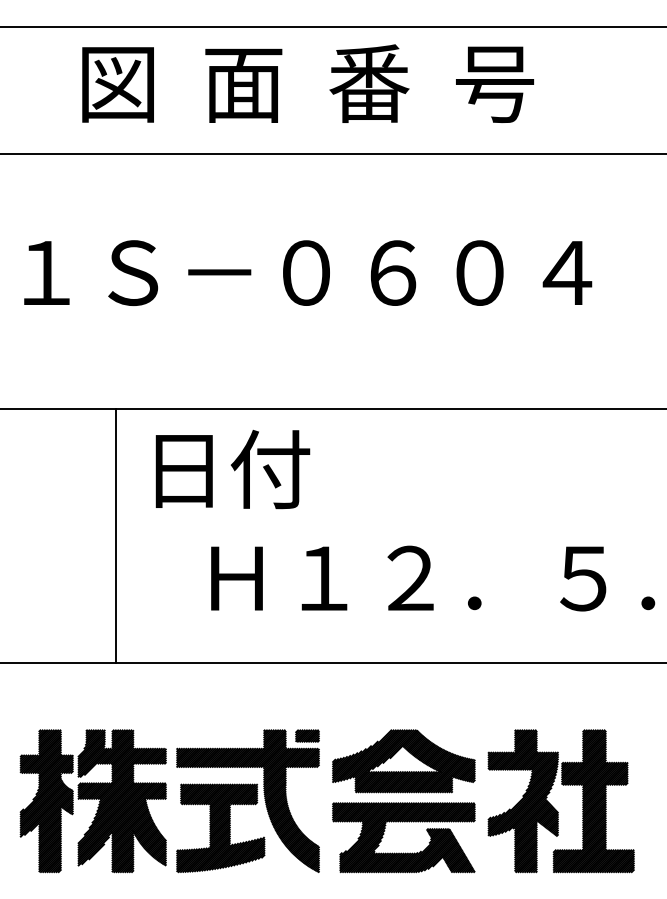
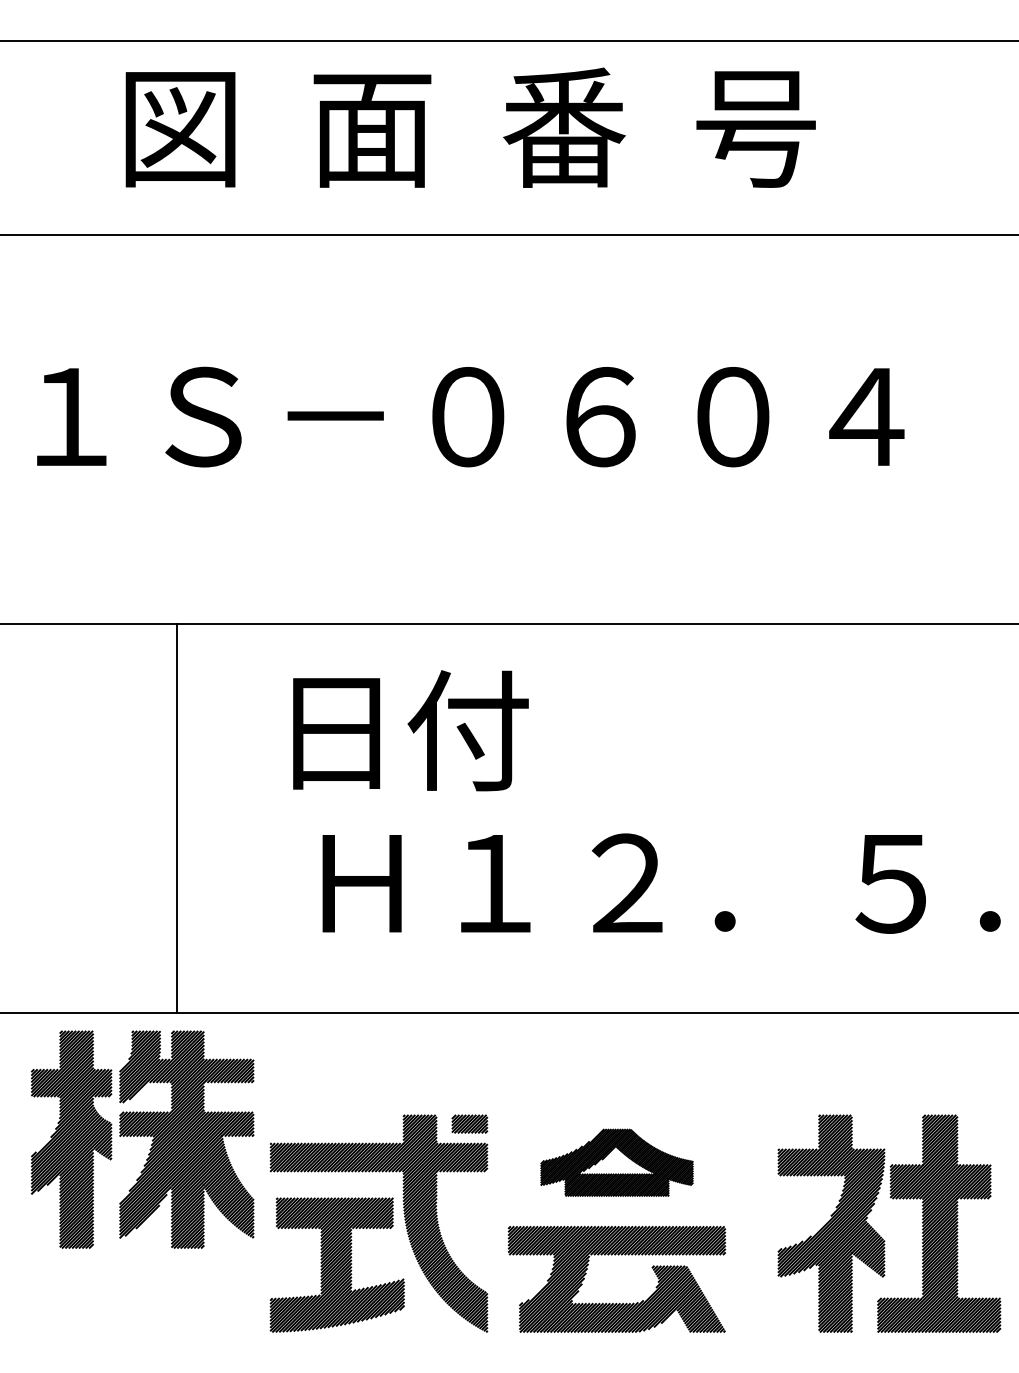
text: (232, 469) -> (410, 730), moved
part: (403, 761) -> (616, 1163), size x0.7
part: (92, 801) -> (141, 1140), moved
part: (554, 807) -> (879, 1233), moved

